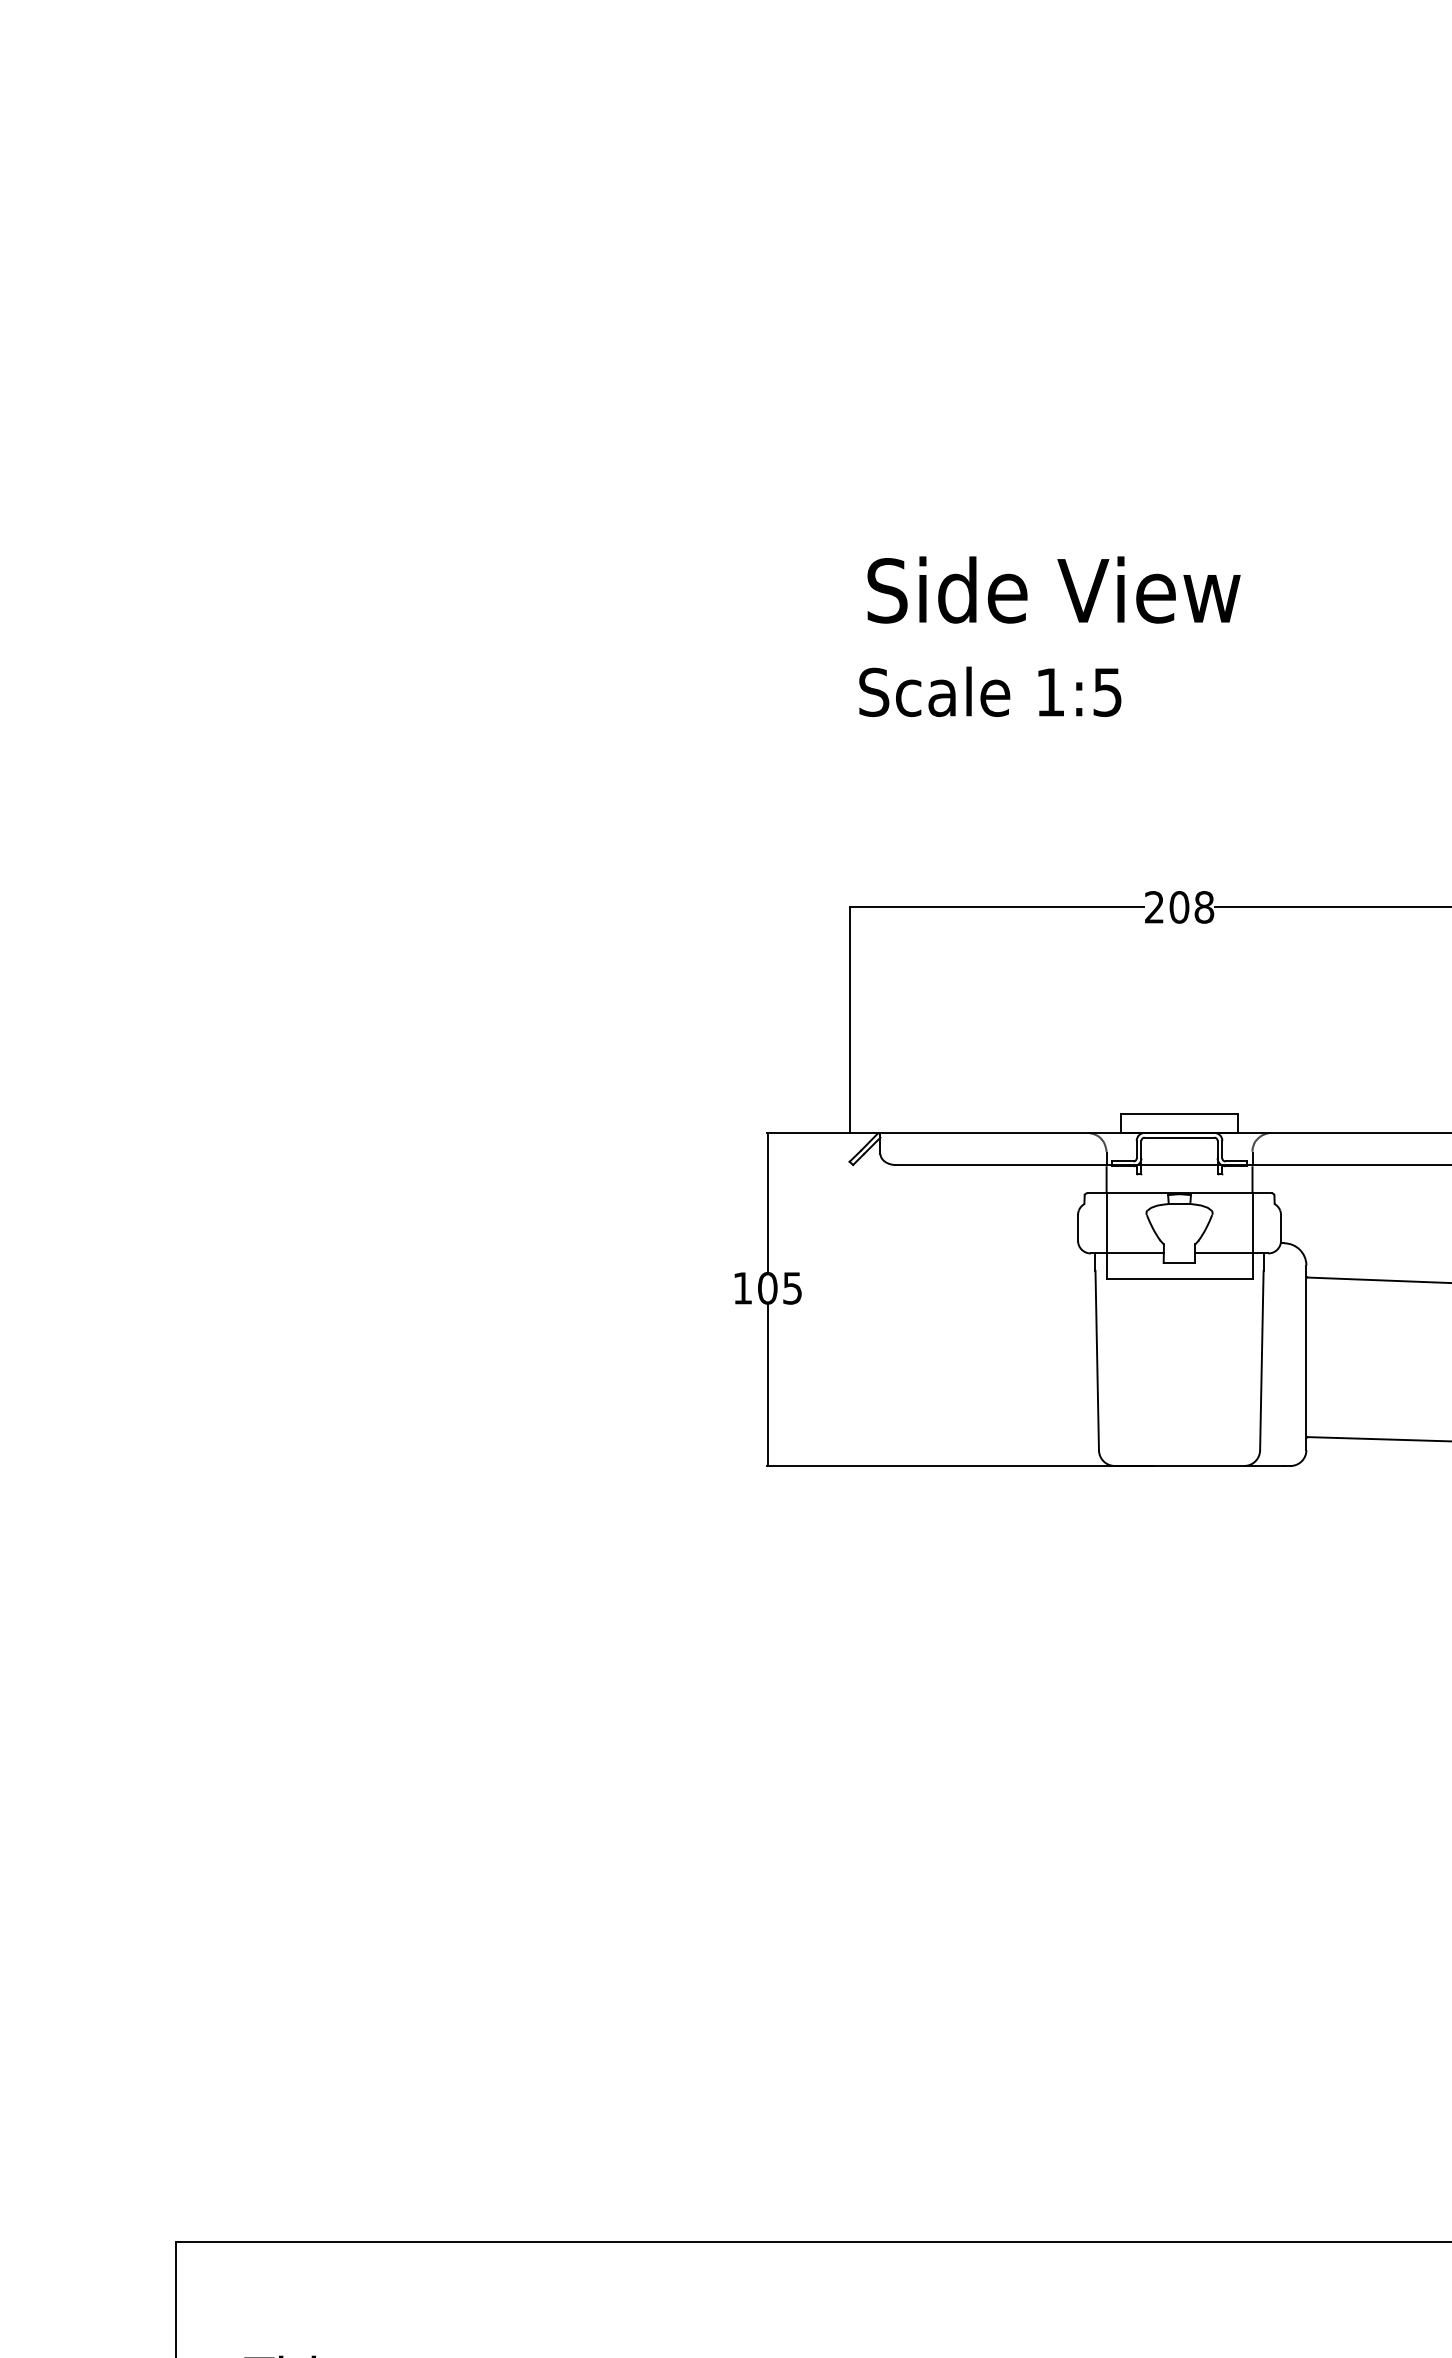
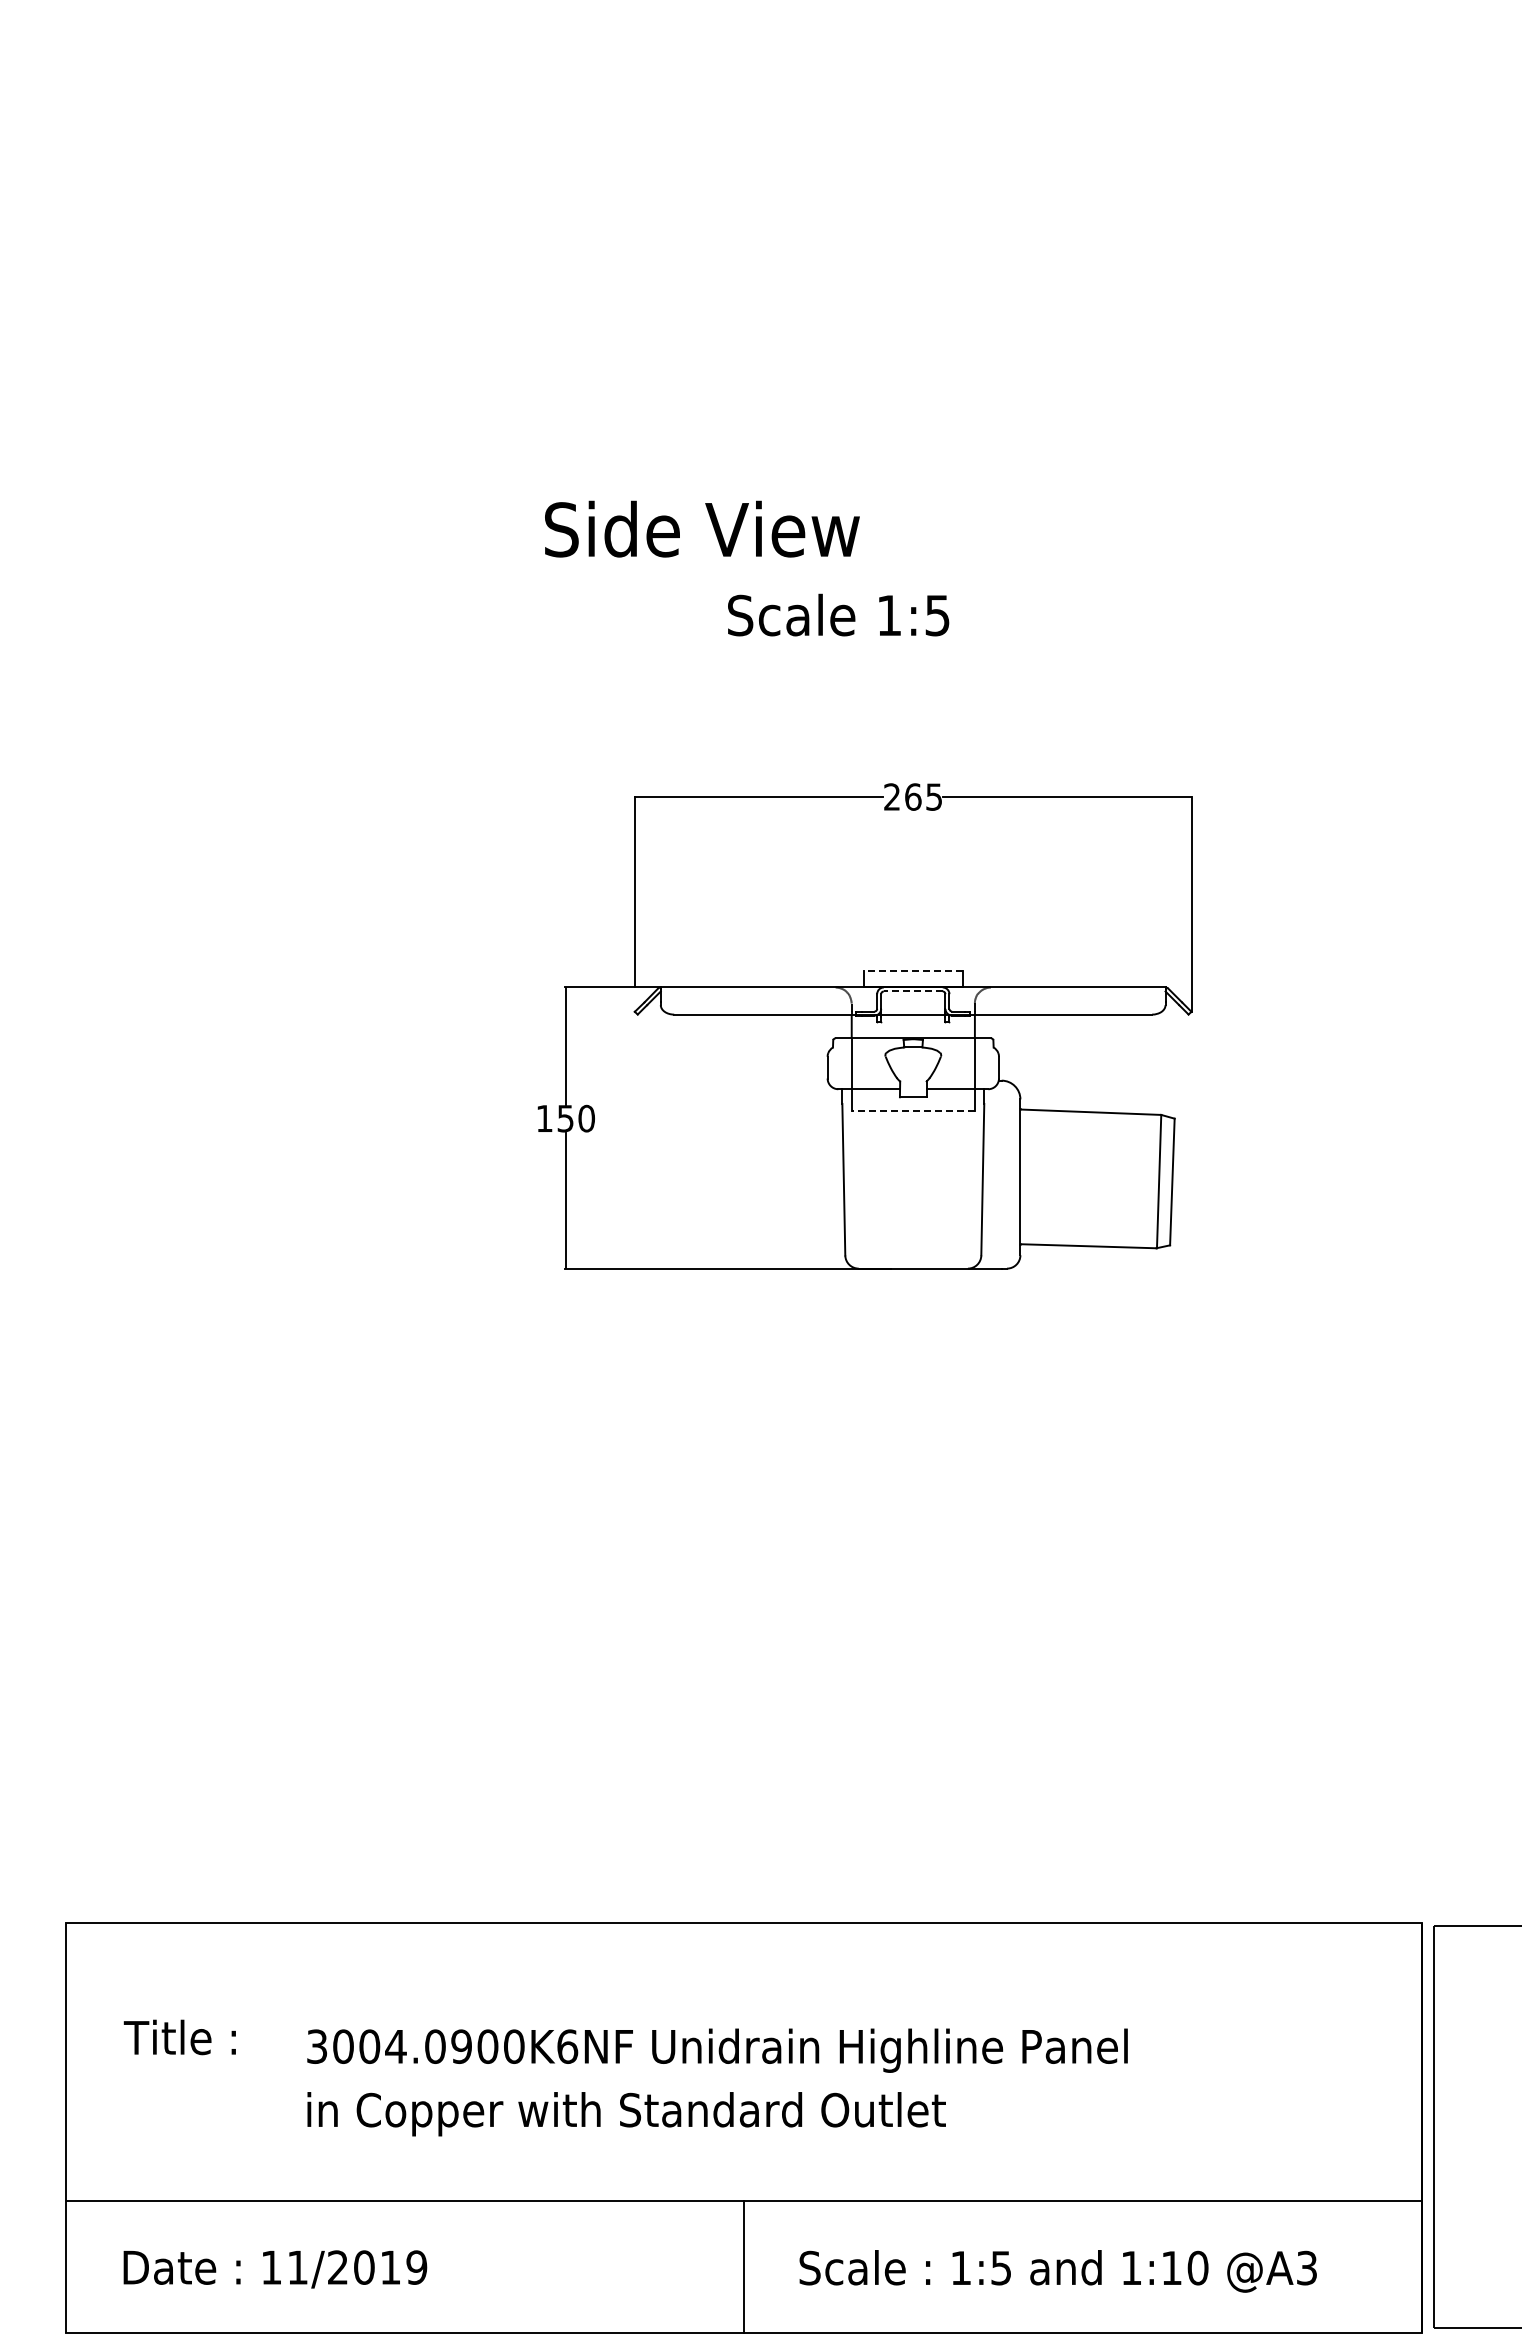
text: (1054, 589) -> (702, 528), moved
text: (990, 691) -> (838, 614), moved
text: (1191, 906) -> (923, 796), 208 -> 265
line: (1179, 1114) -> (913, 971), solid -> dashed
line: (1178, 1137) -> (912, 991), solid -> dashed
line: (1179, 1278) -> (913, 1110), solid -> dashed
text: (779, 1288) -> (575, 1118), 105 -> 150

